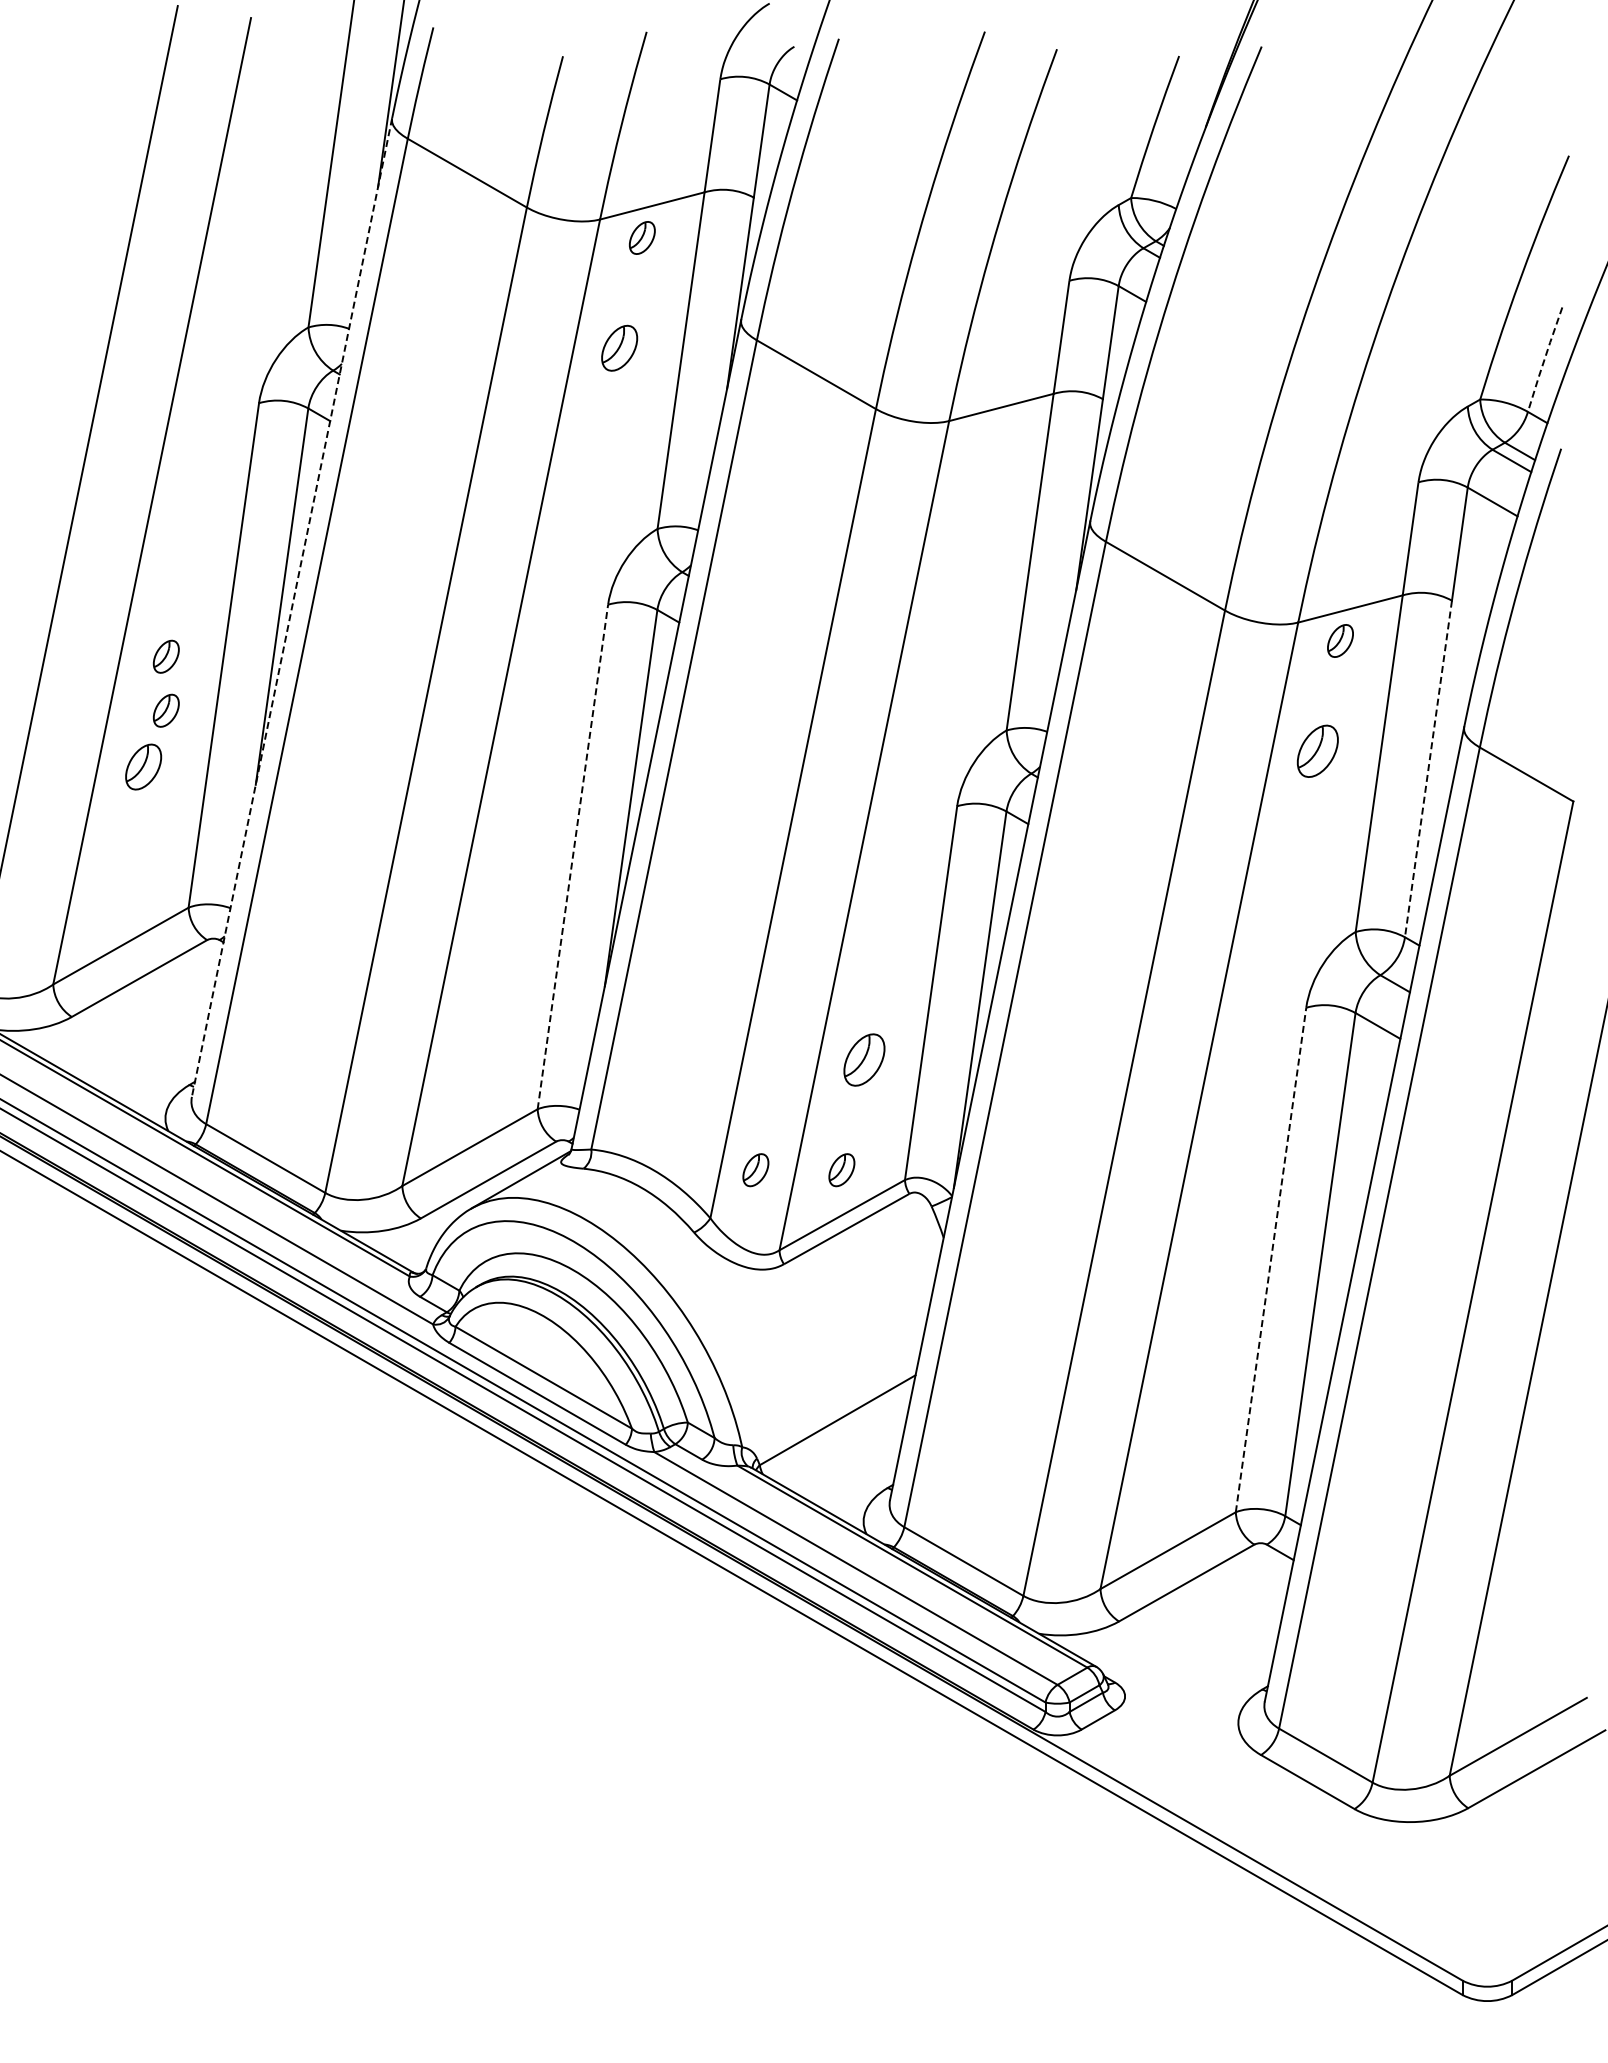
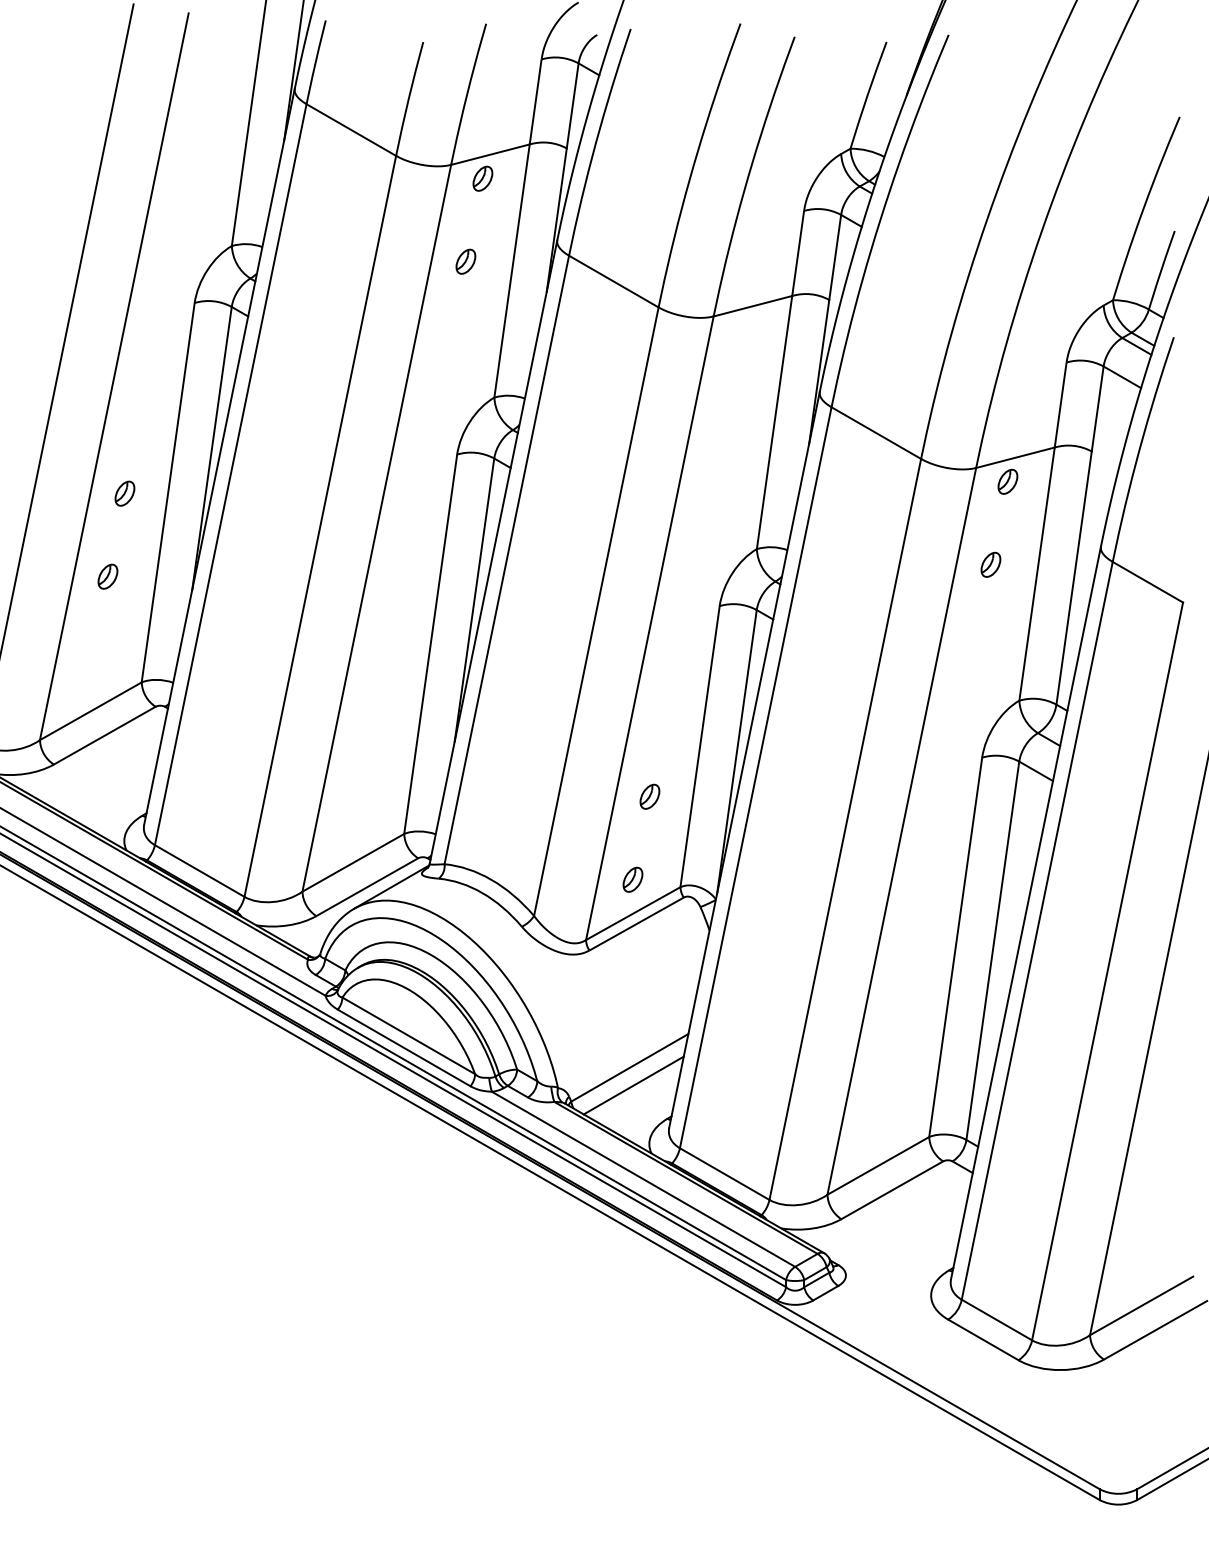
part: (619, 348) -> (465, 261), size x0.71
line: (1544, 360) -> (1161, 270), dashed -> solid
line: (291, 608) -> (219, 457), dashed -> solid
part: (165, 710) -> (124, 534), removed
part: (1317, 751) -> (990, 564), size x0.62
part: (143, 767) -> (107, 576), size x0.71
line: (1428, 768) -> (1074, 577), dashed -> solid
line: (572, 856) -> (430, 643), dashed -> solid
part: (864, 1059) -> (649, 796), size x0.62
part: (755, 1170) -> (568, 880), removed
line: (1271, 1260) -> (956, 947), dashed -> solid
line: (842, 1443) -> (633, 1085), added

